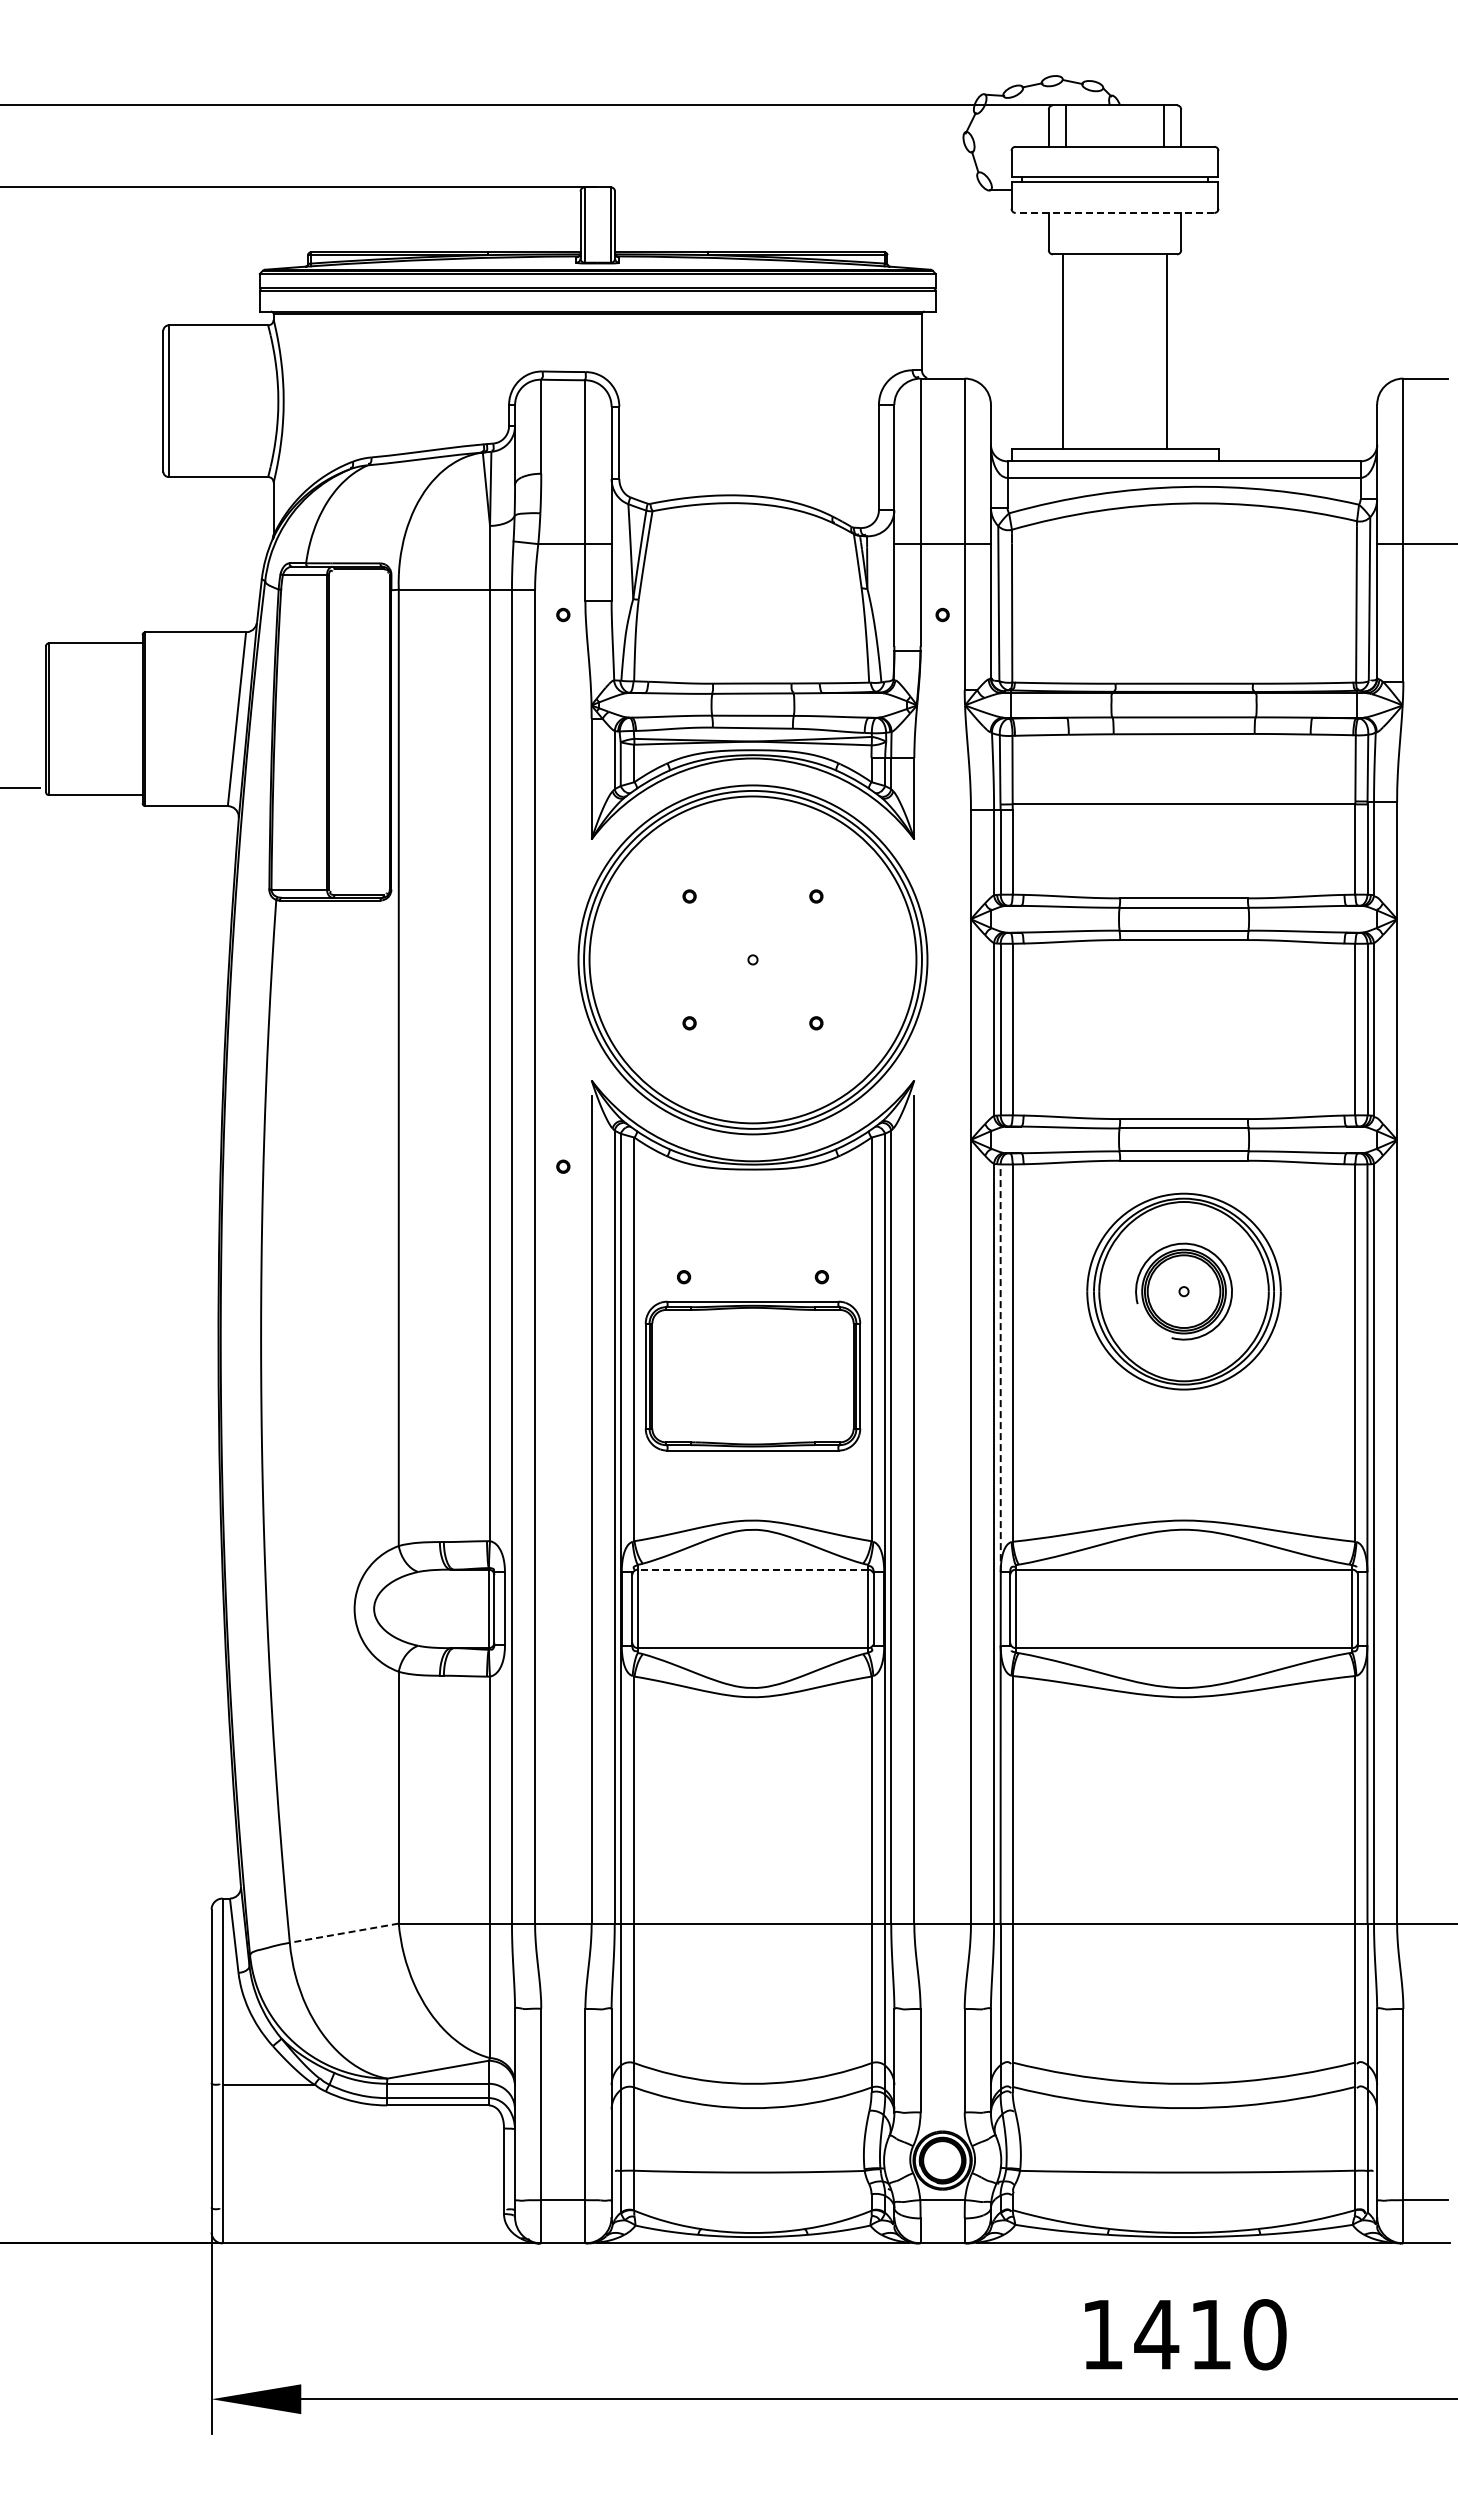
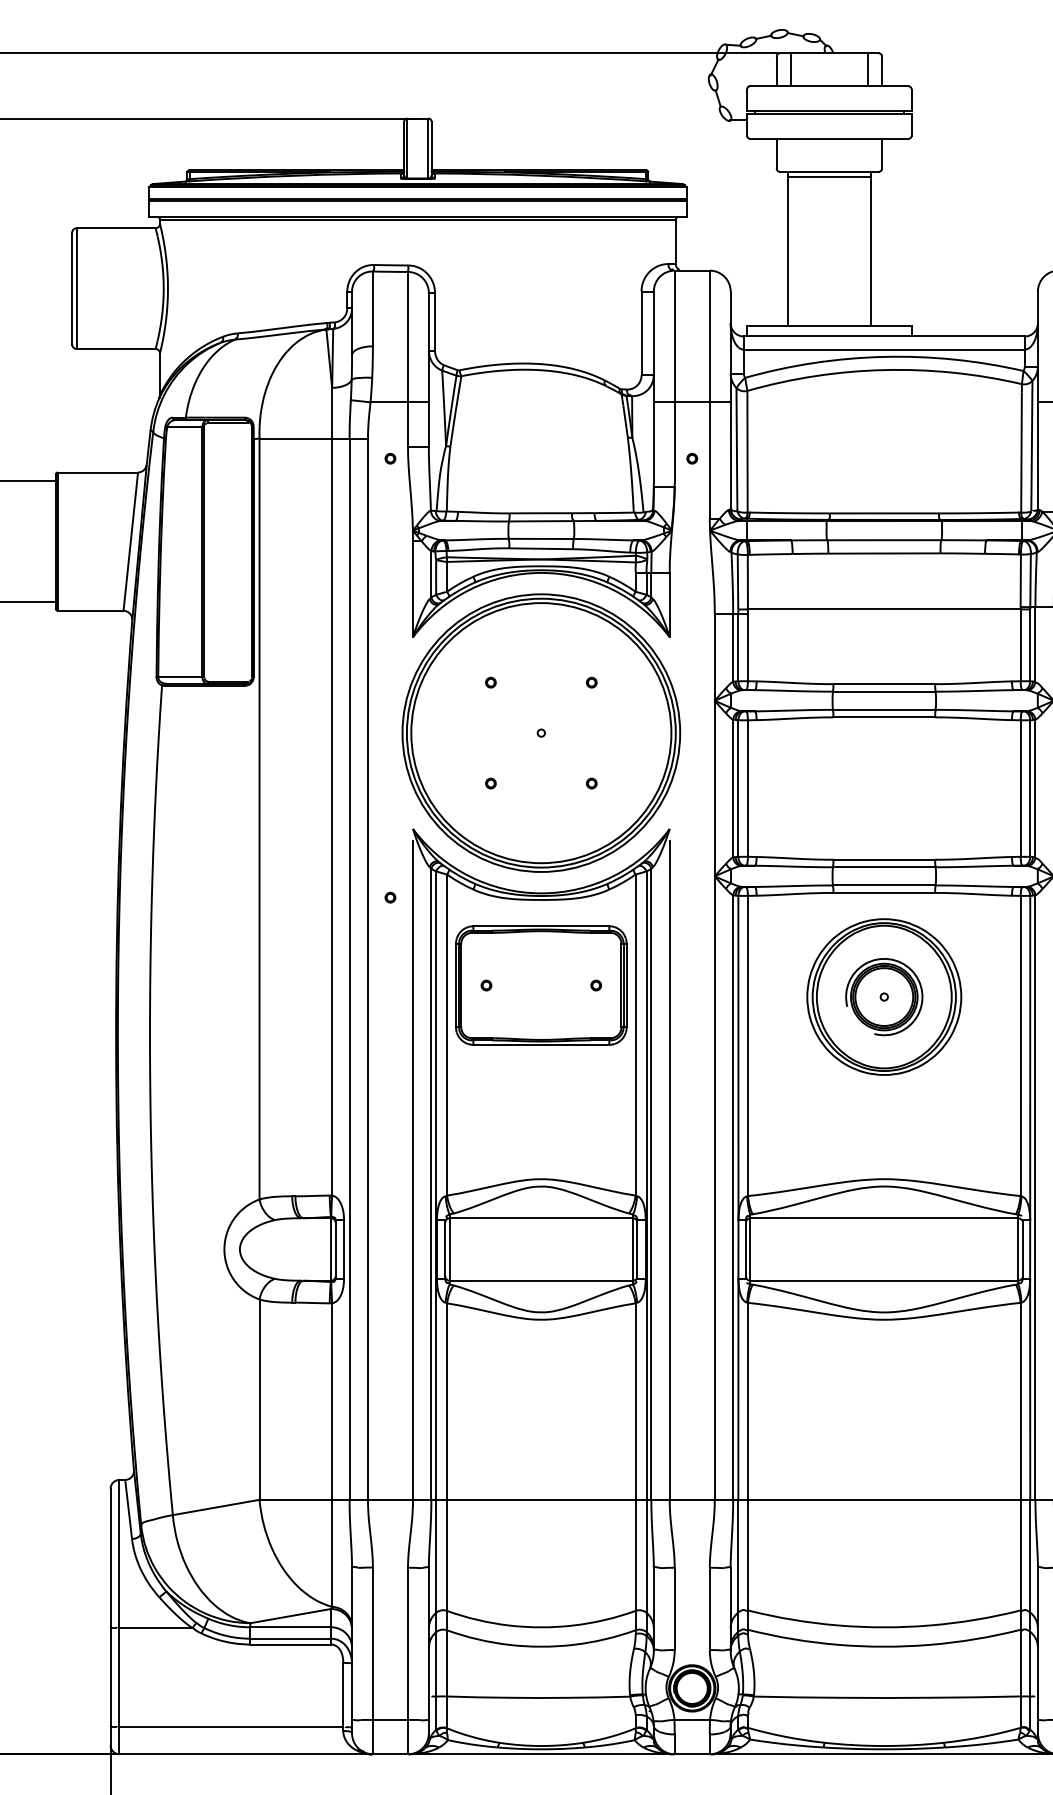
line: (1114, 213) -> (828, 139), dashed -> solid
line: (1114, 261) -> (828, 177), added
line: (1000, 1368) -> (738, 1058), dashed -> solid
part: (752, 1375) -> (540, 985), moved
line: (752, 1569) -> (540, 1218), dashed -> solid
line: (343, 1933) -> (215, 1507), dashed -> solid
line: (363, 2209) -> (231, 1727), added

